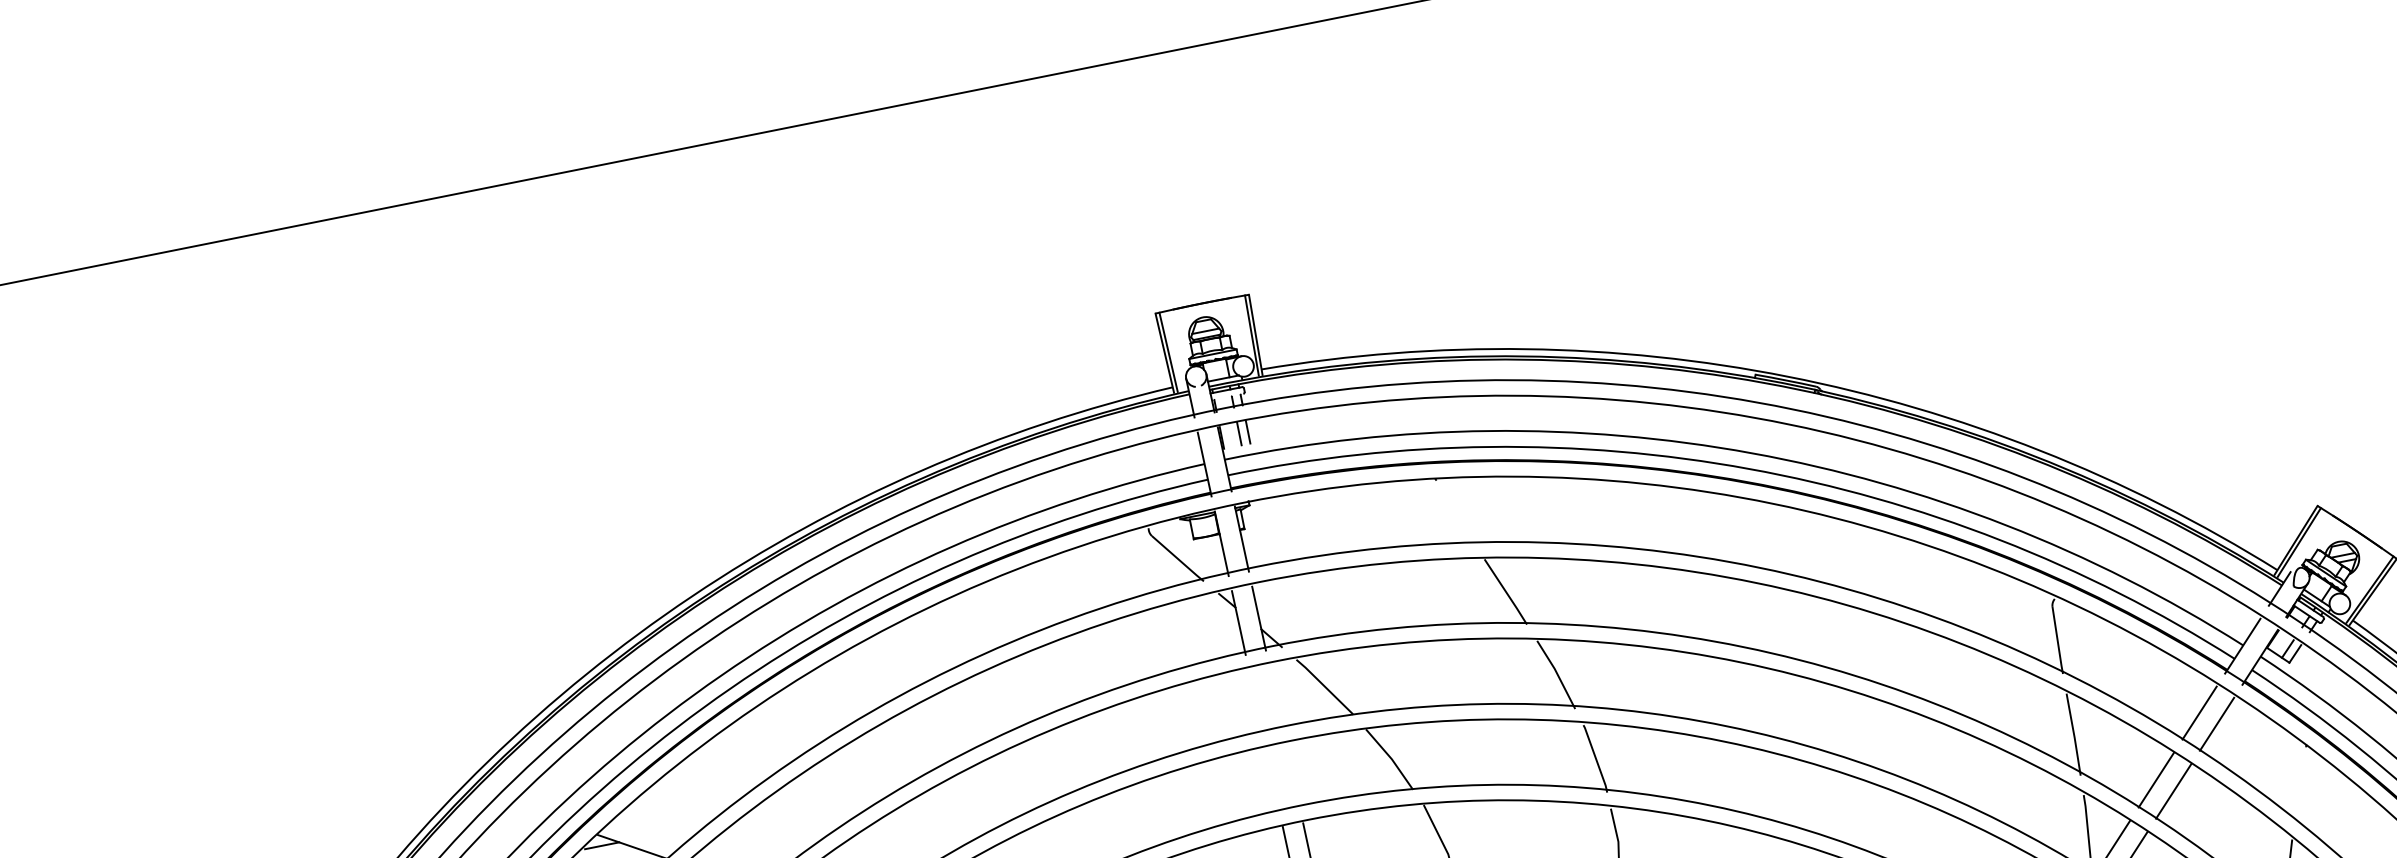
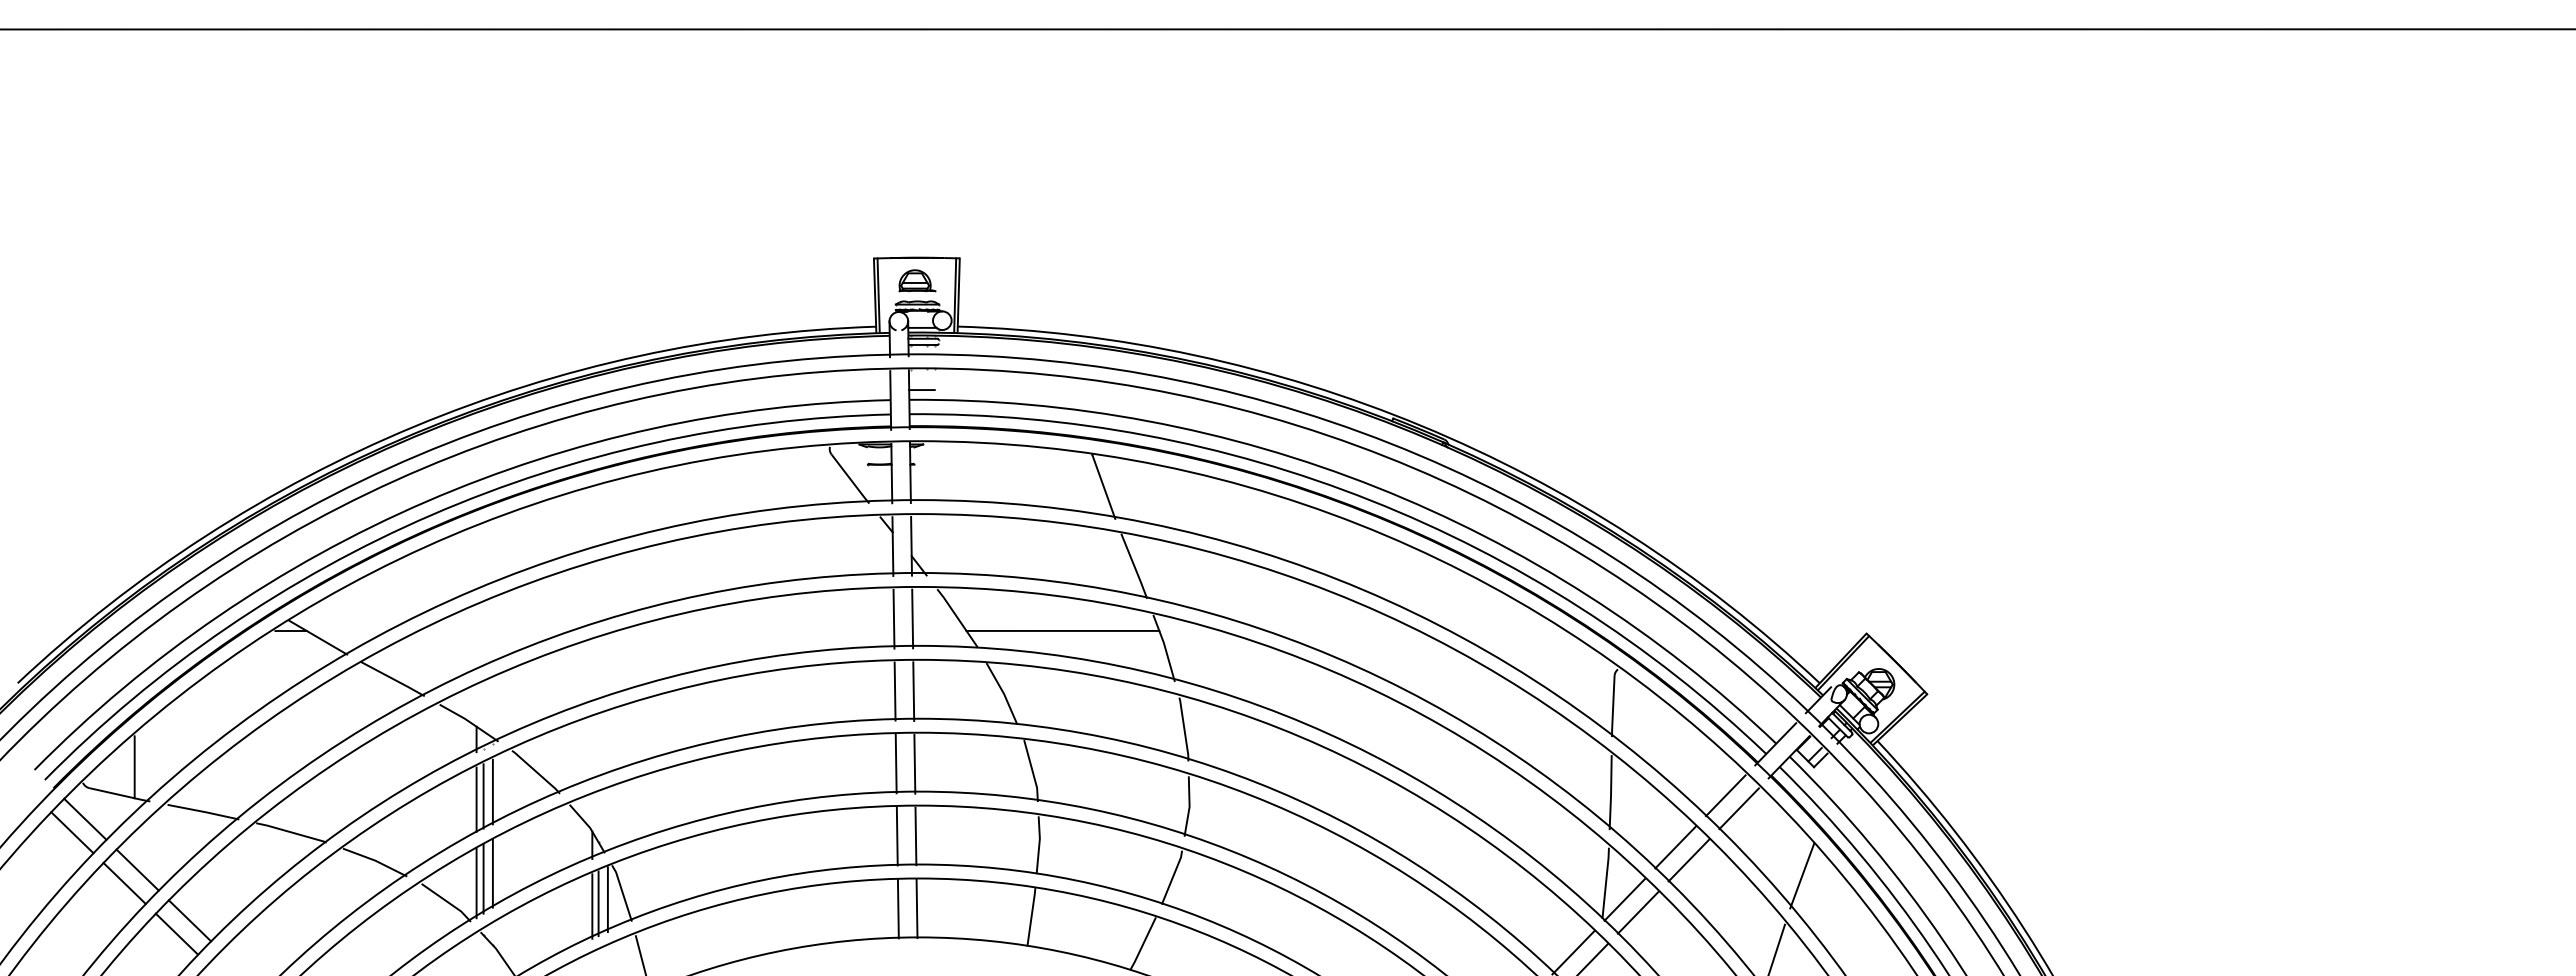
line: (1228, 396) -> (923, 344), added
line: (1236, 446) -> (921, 390), added
line: (1455, 511) -> (1103, 486), added
line: (1441, 677) -> (1062, 630), added
line: (1275, 697) -> (912, 618), added
line: (1255, 701) -> (893, 618), added
line: (1292, 776) -> (913, 691), added
line: (1272, 780) -> (894, 691), added
line: (2300, 783) -> (1802, 875), added

